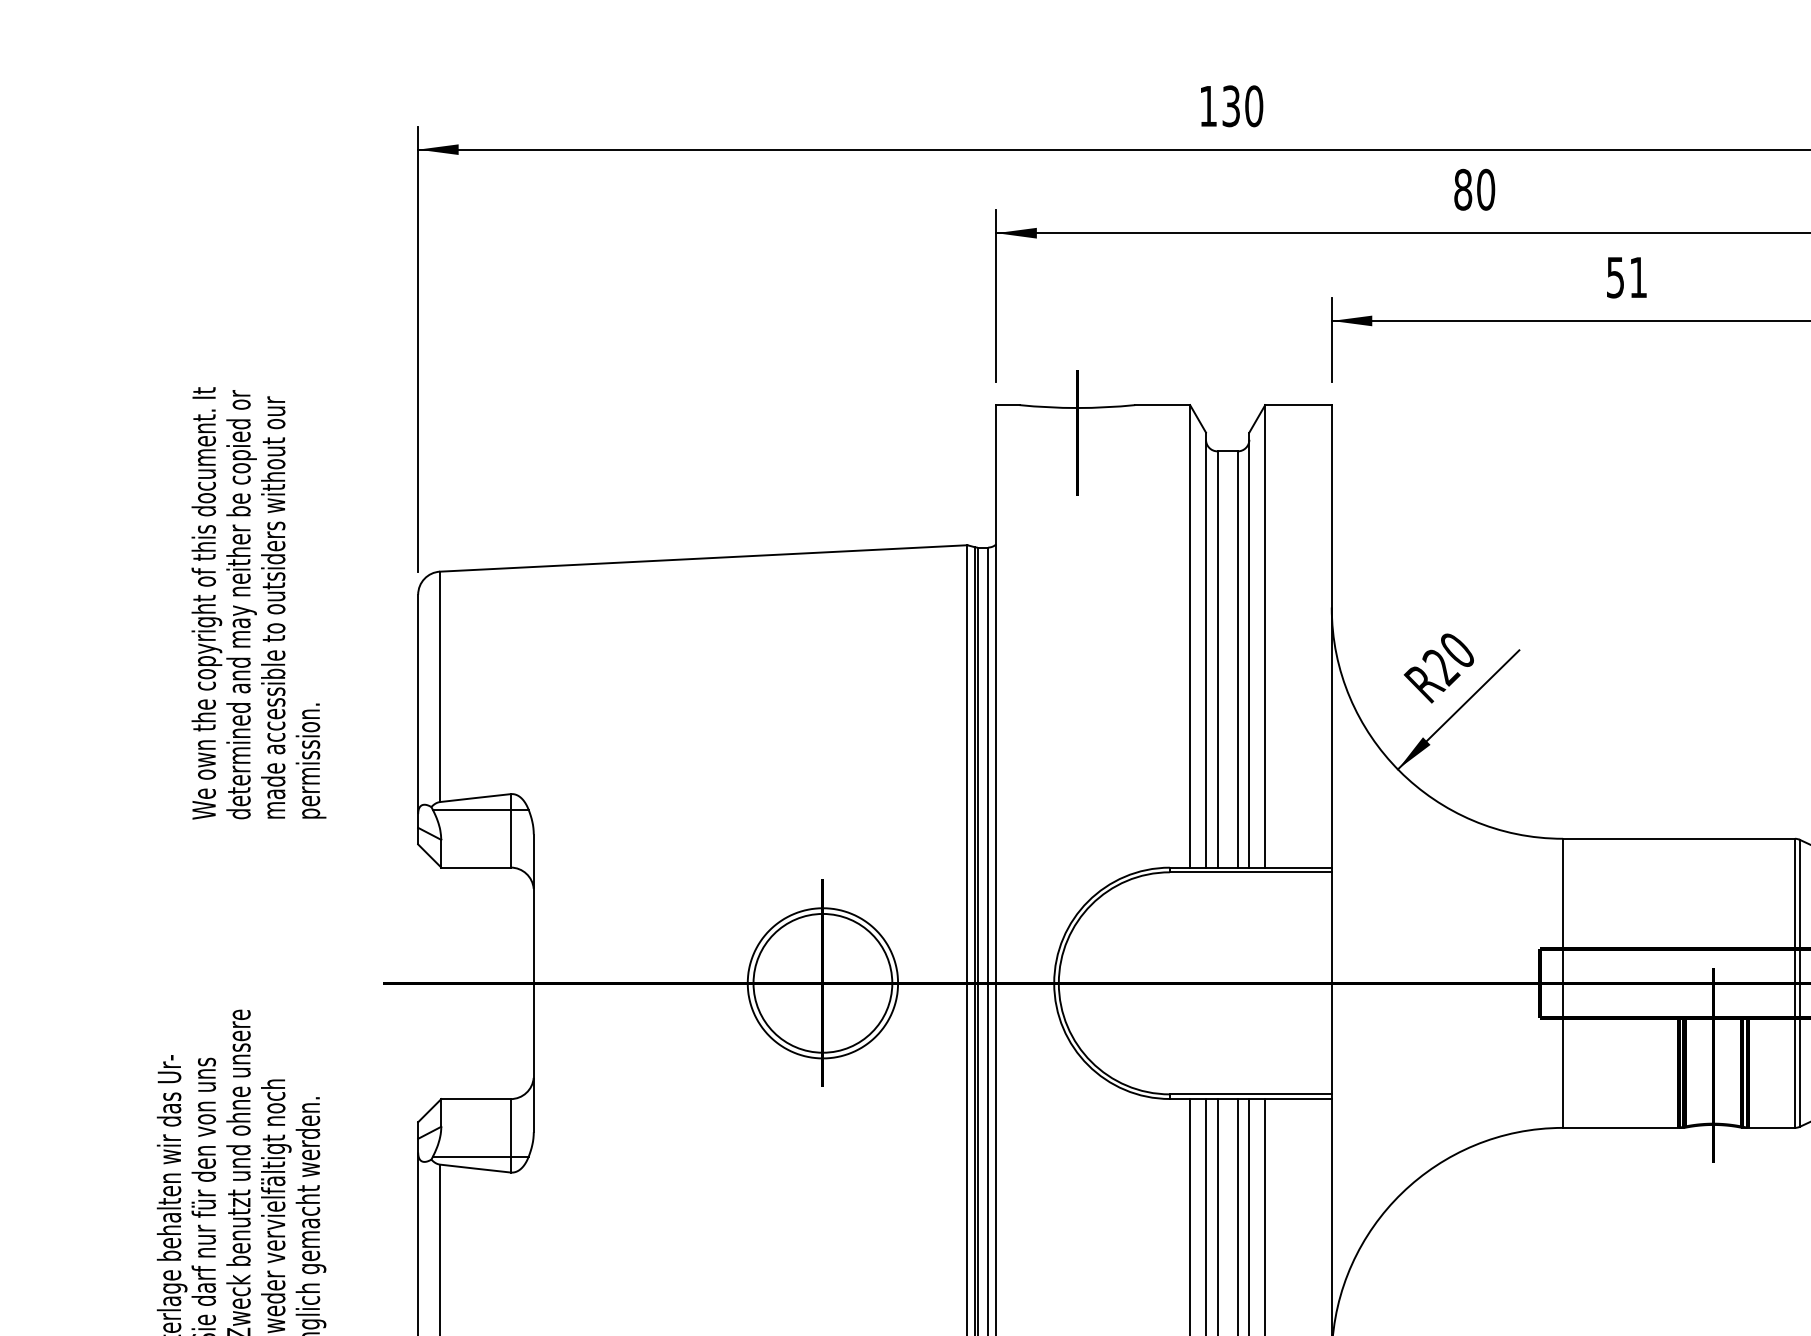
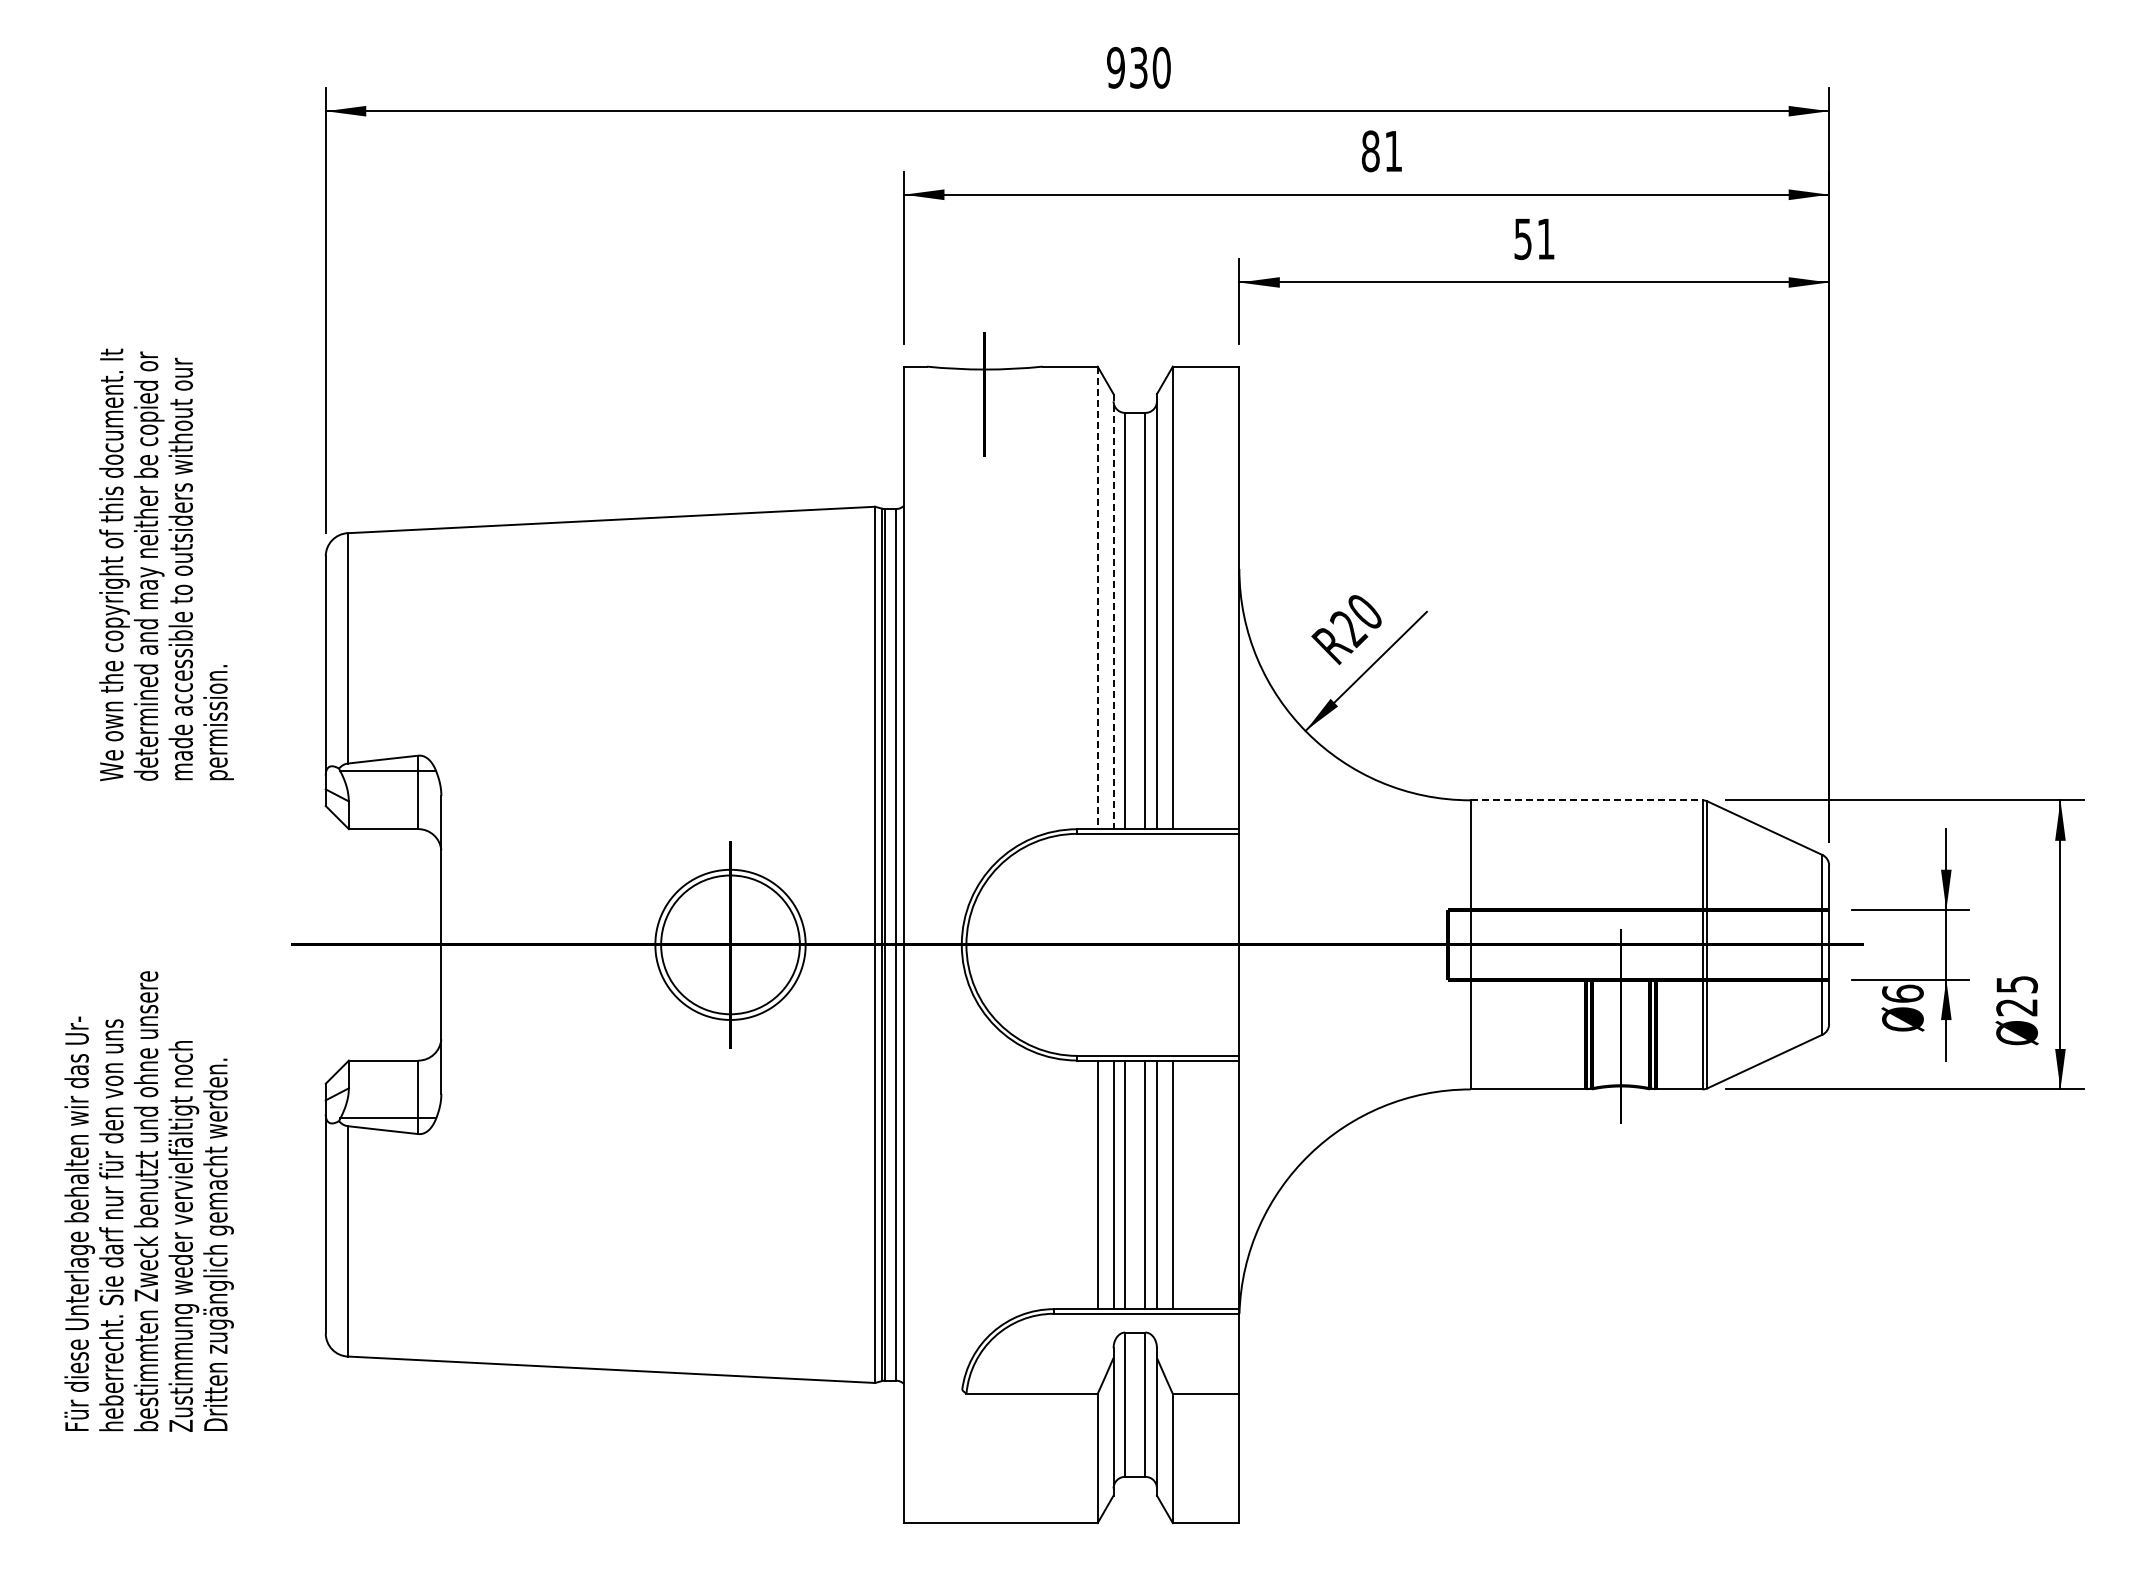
text: (1207, 105) -> (1115, 67), 130 -> 930
text: (1485, 189) -> (1393, 151), 80 -> 81
line: (1189, 636) -> (1097, 598), solid -> dashed
line: (1205, 649) -> (1113, 611), solid -> dashed
line: (1678, 838) -> (1586, 800), solid -> dashed

